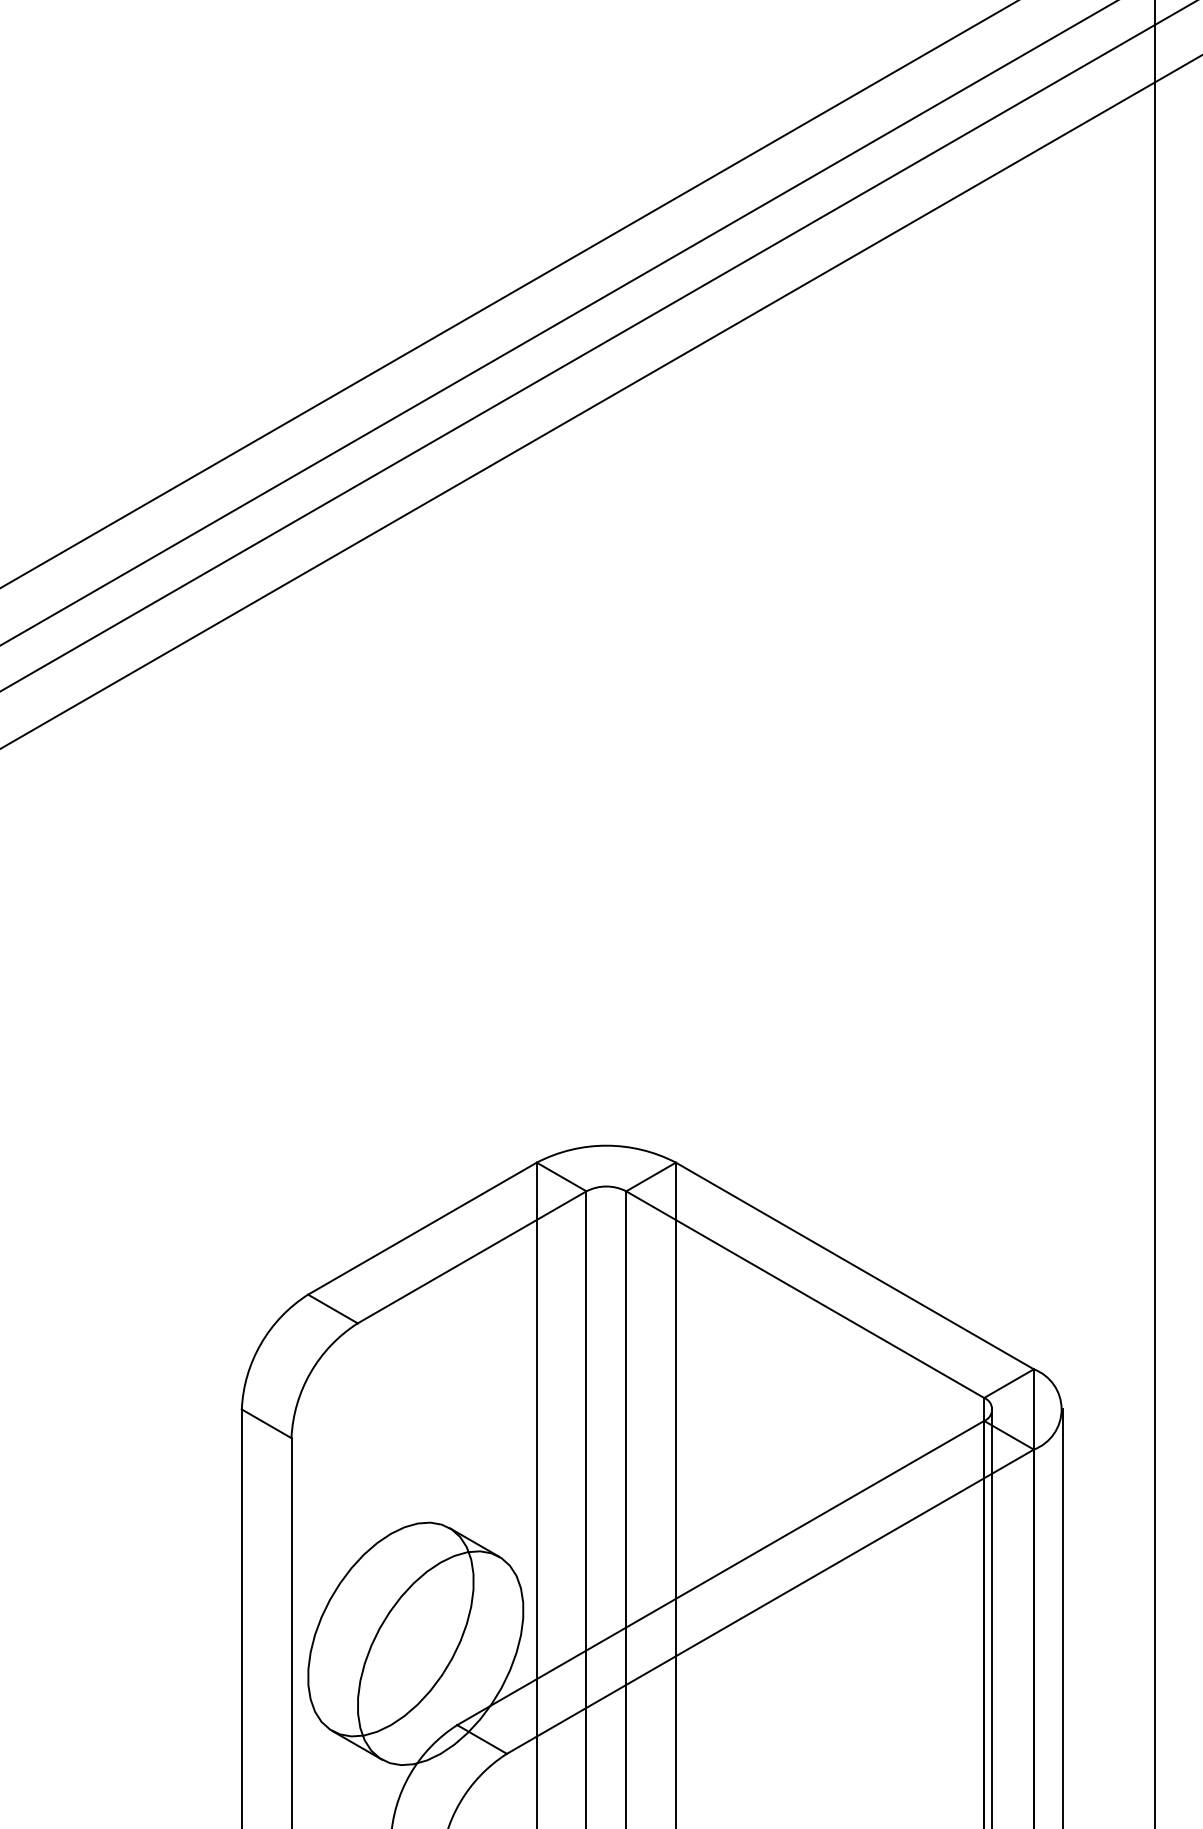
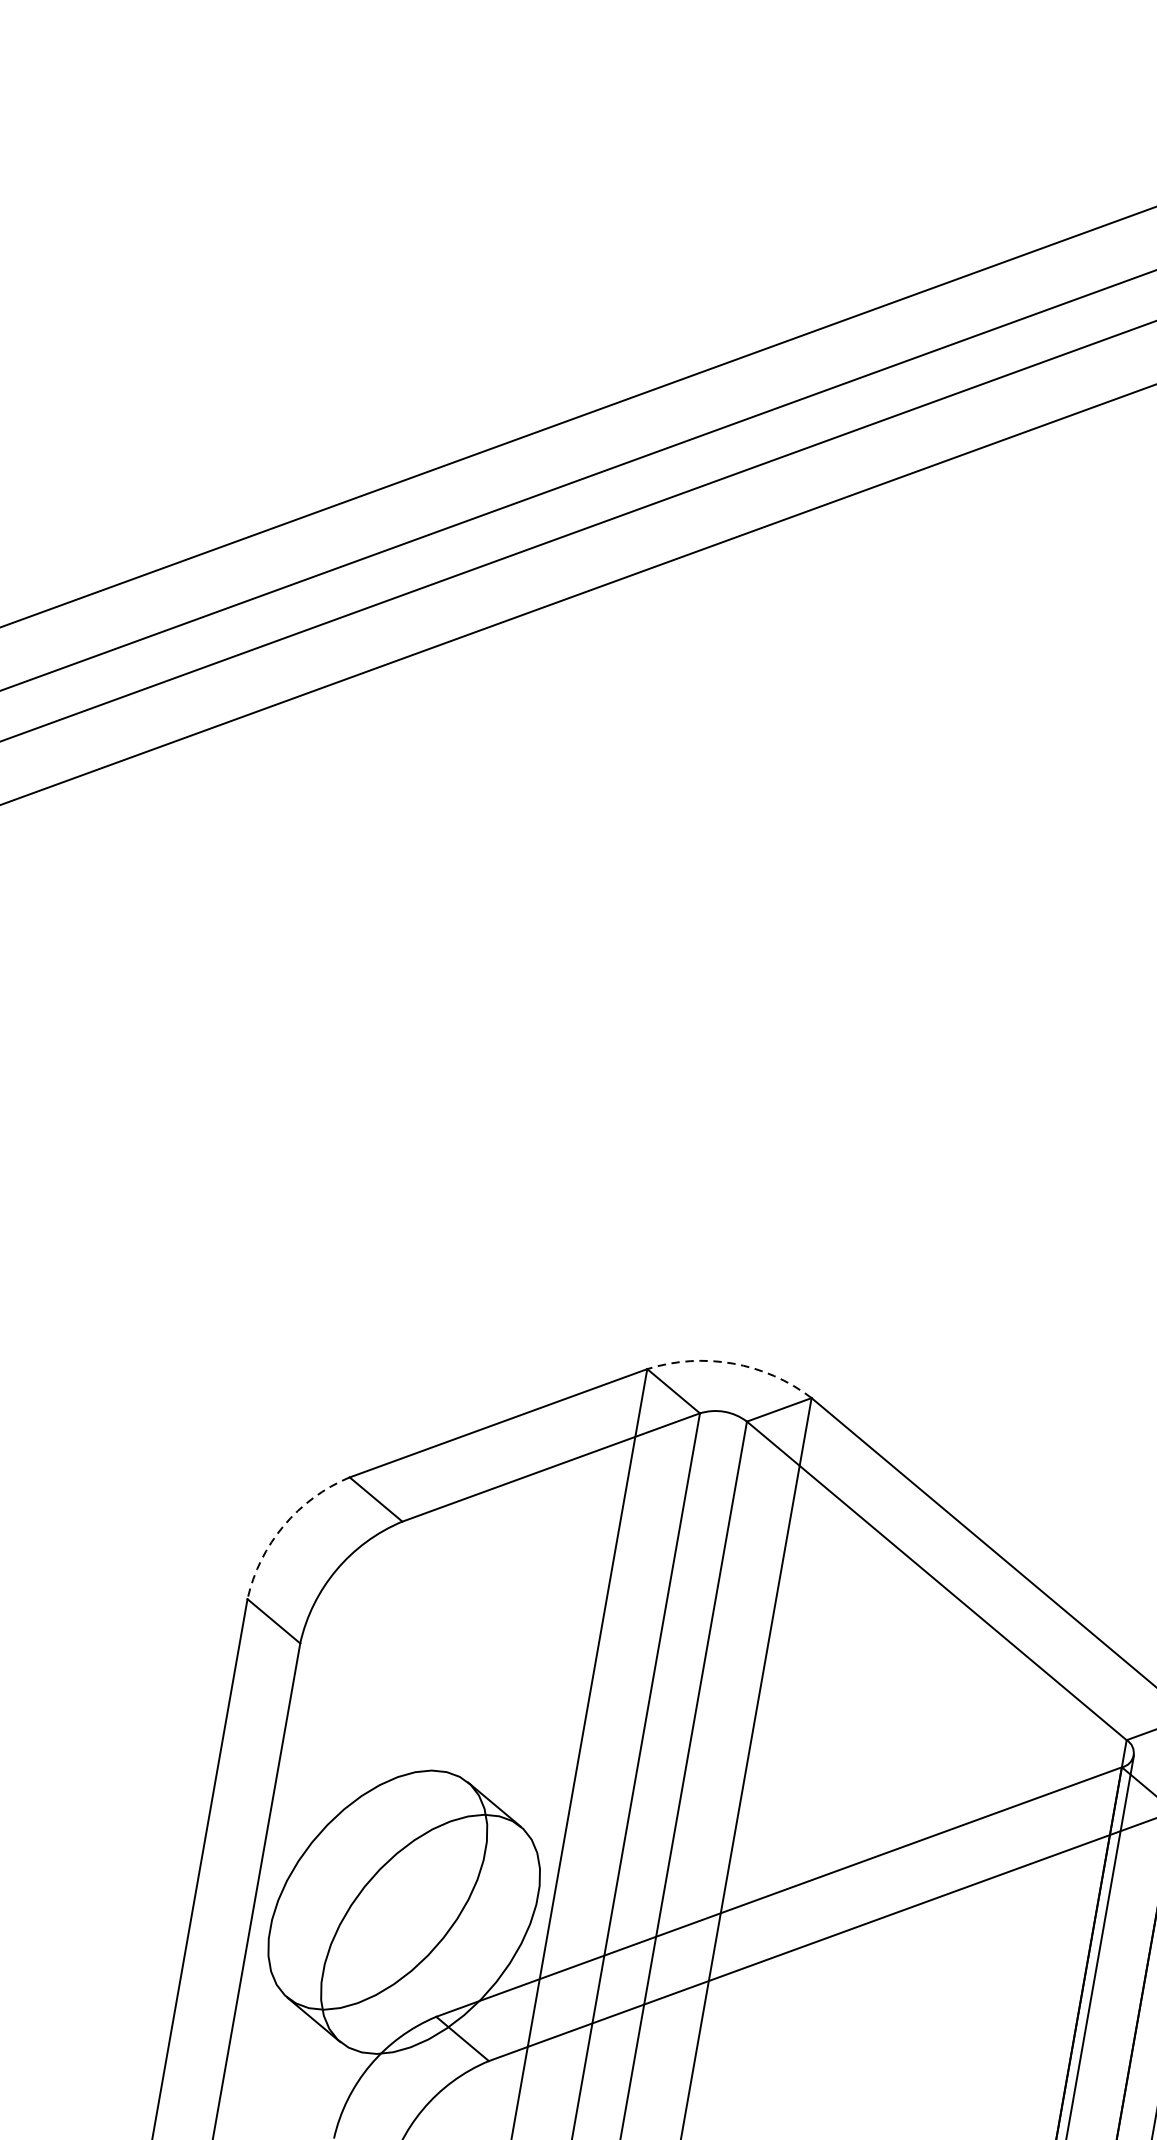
arc: (606, 1145) -> (733, 1363), solid -> dashed
arc: (260, 1343) -> (283, 1525), solid -> dashed

